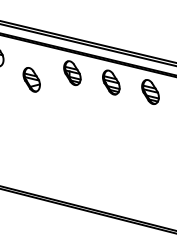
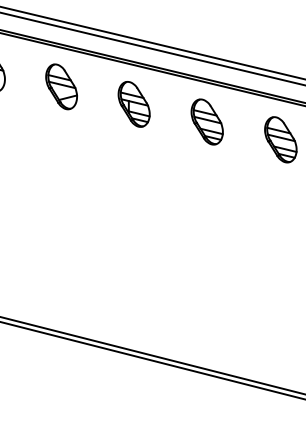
part: (31, 79) -> (61, 86), moved

